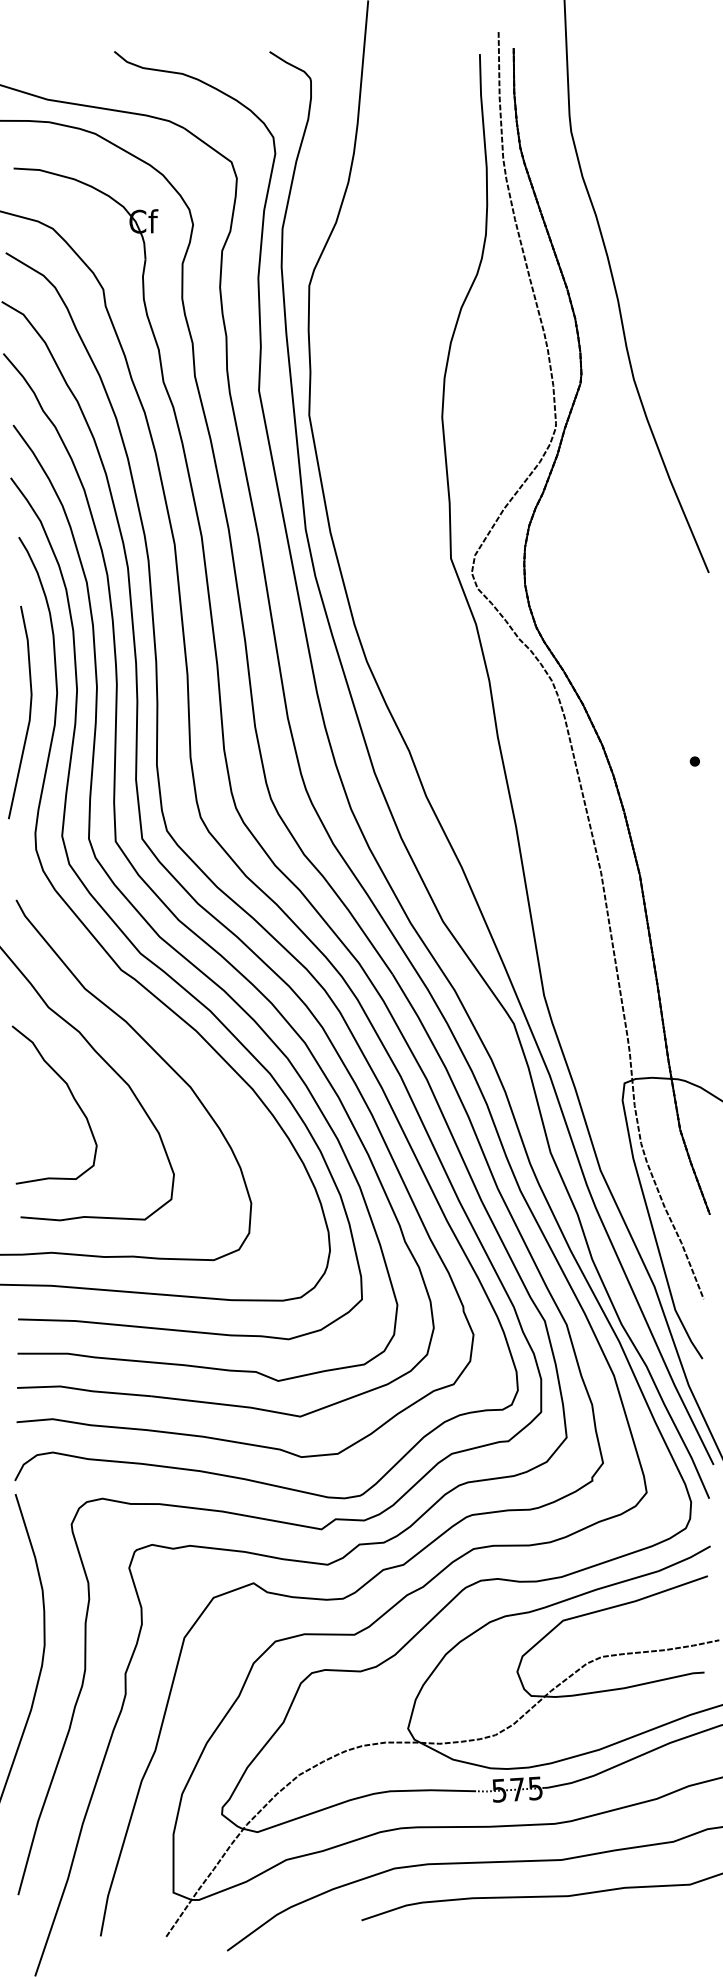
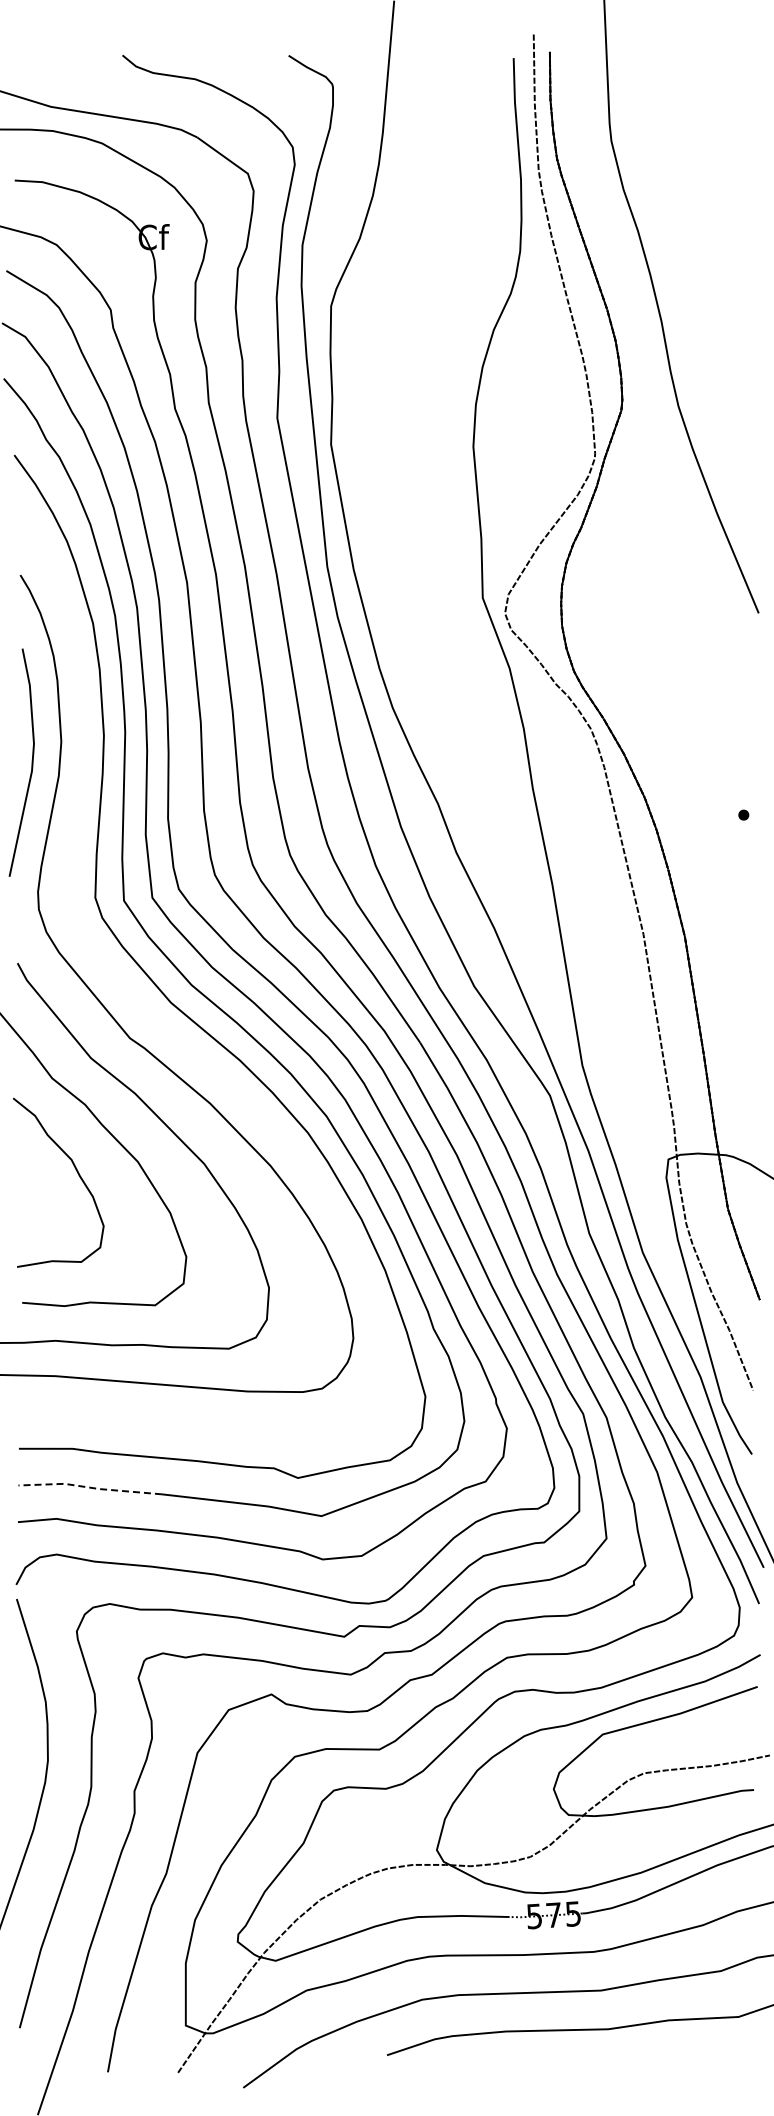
curve: (146, 956) -> (156, 1023), removed
line: (83, 1389) -> (89, 1487), solid -> dashed

